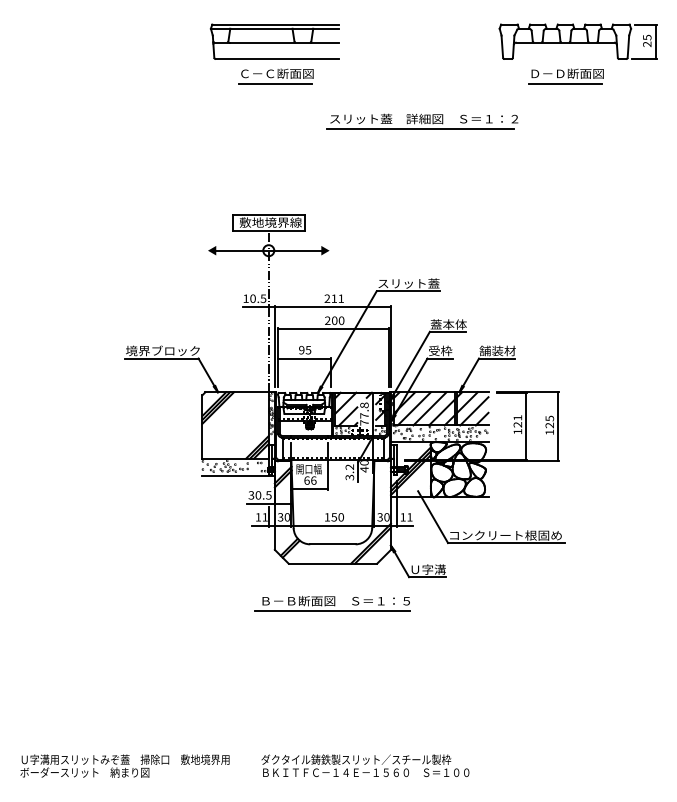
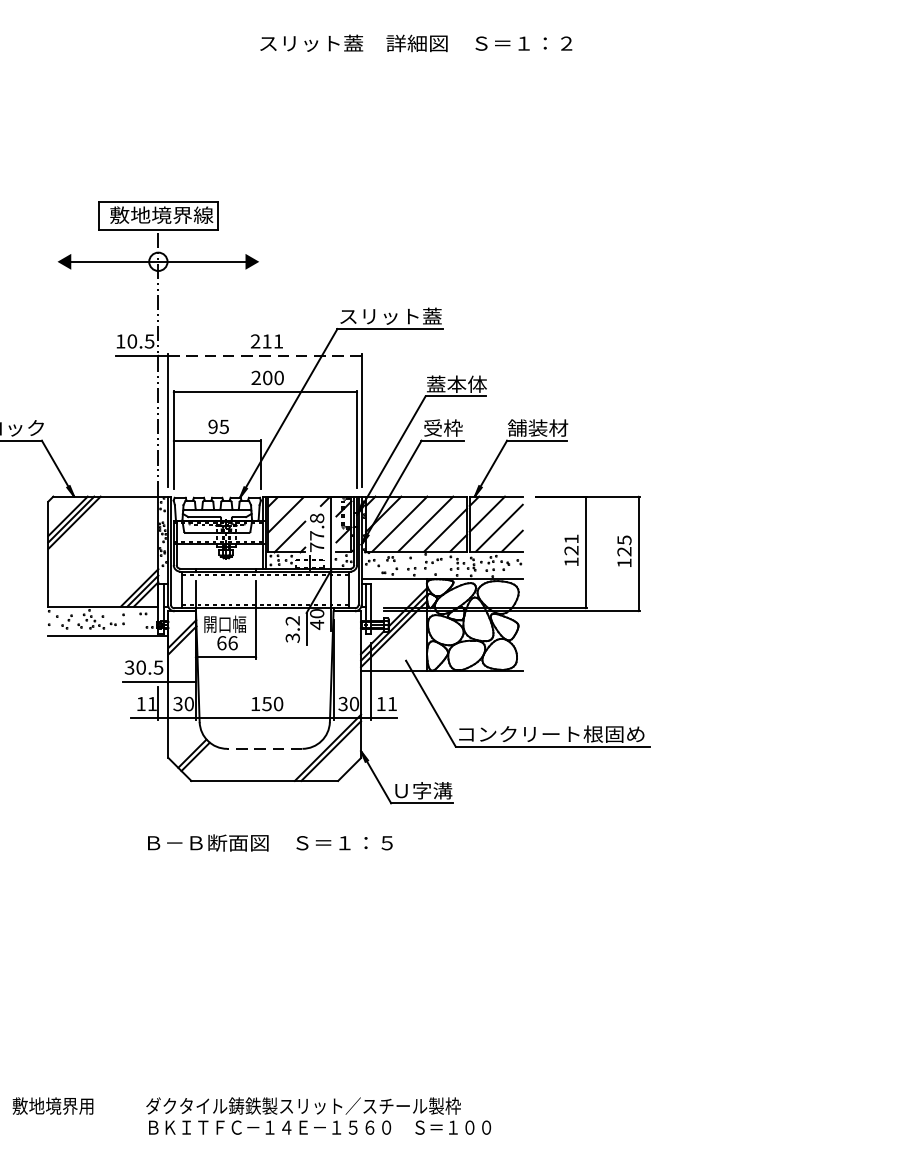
line: (420, 129) -> (410, 60), removed
line: (333, 307) -> (265, 356), solid -> dashed
line: (332, 544) -> (264, 749), solid -> dashed
line: (332, 610) -> (264, 858), removed

